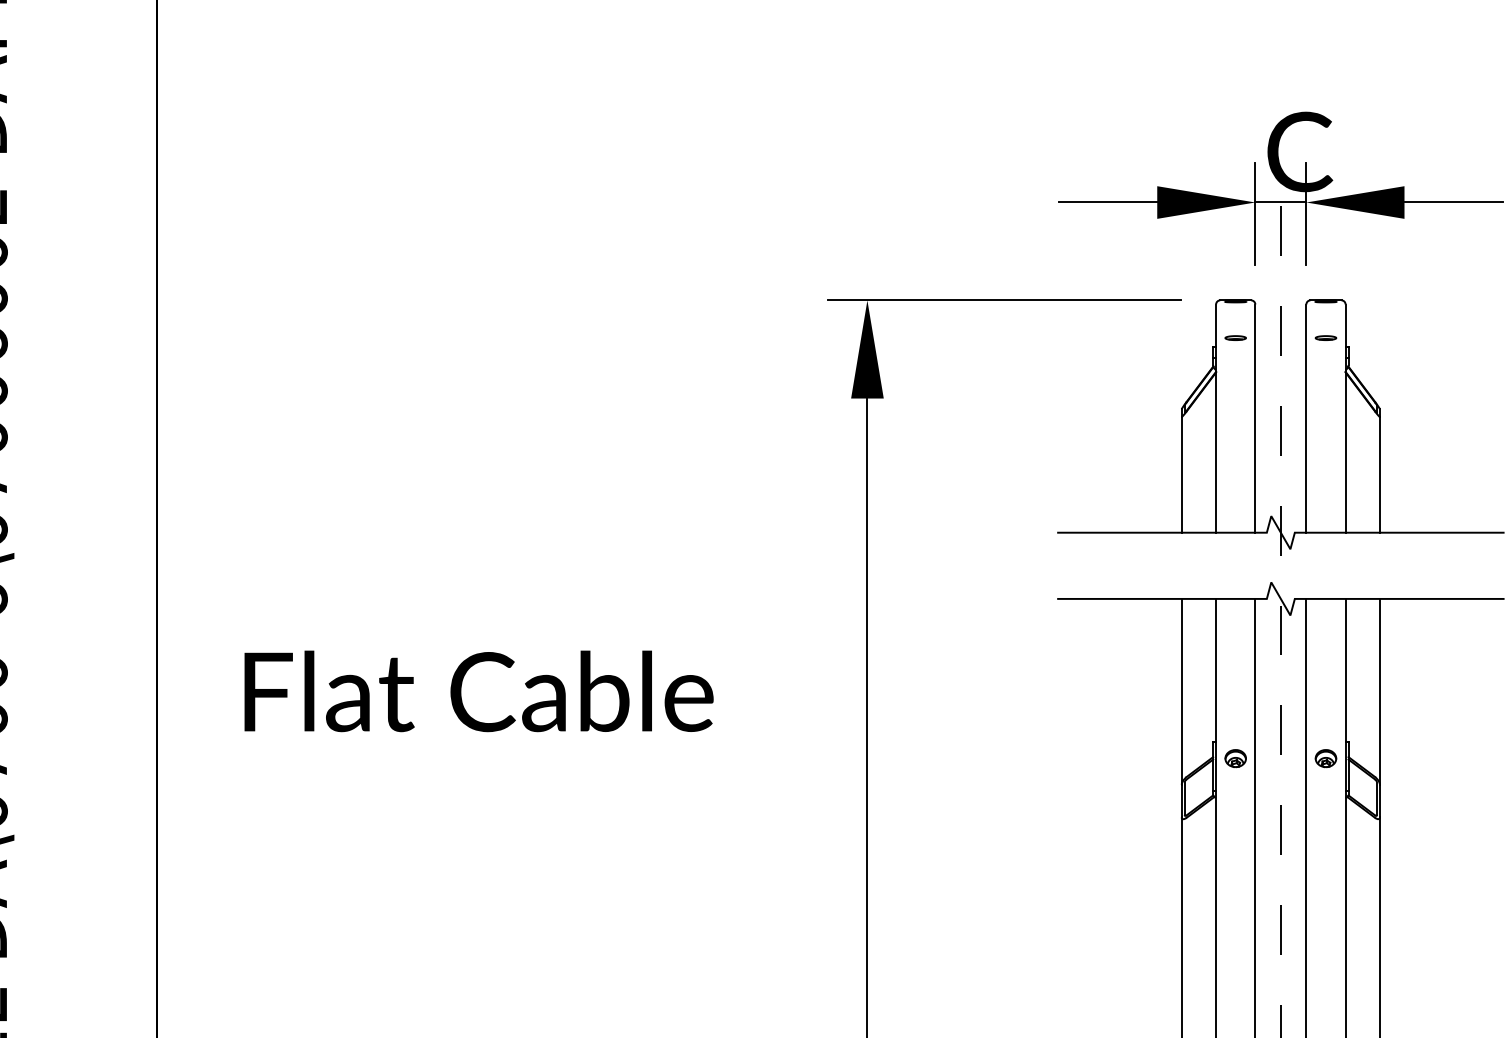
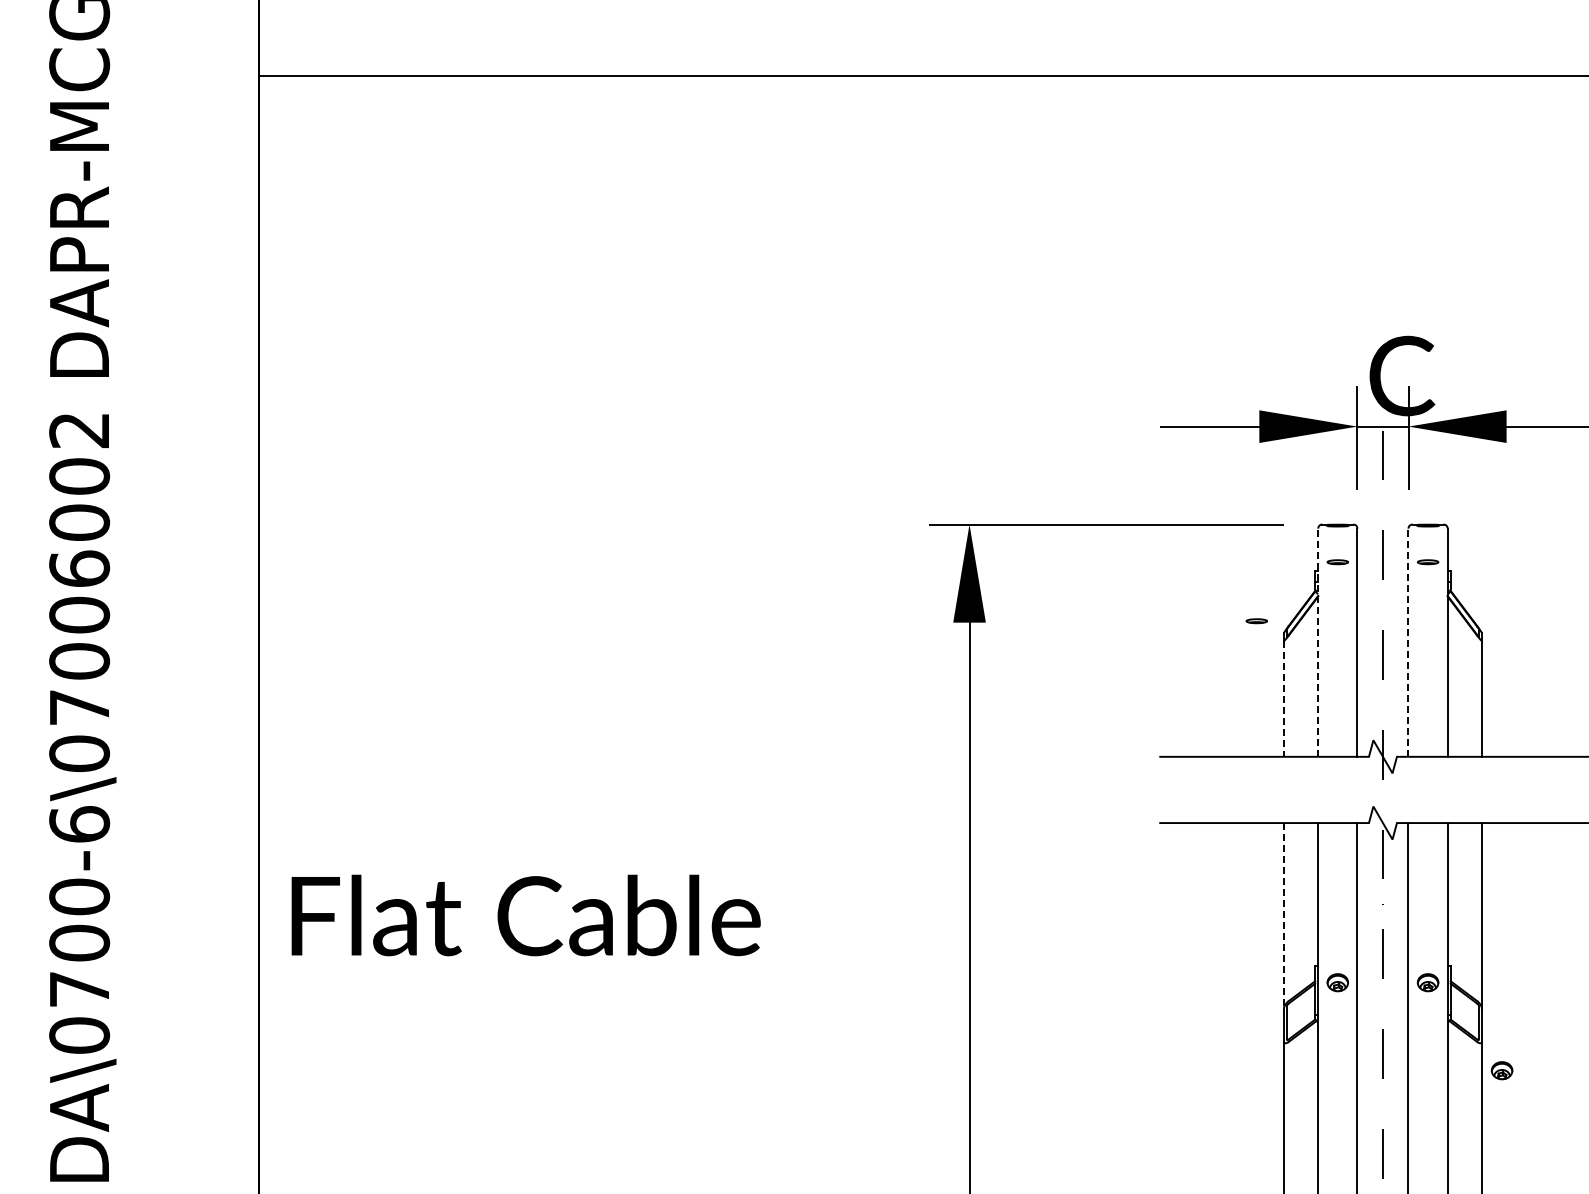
part: (1154, 397) -> (1256, 621), added
line: (1216, 418) -> (1318, 642), solid -> dashed
line: (1306, 418) -> (1408, 642), solid -> dashed
line: (1181, 474) -> (1283, 698), solid -> dashed
text: (478, 691) -> (525, 915), moved
line: (1181, 691) -> (1283, 915), solid -> dashed
part: (1399, 846) -> (1501, 1070), added

